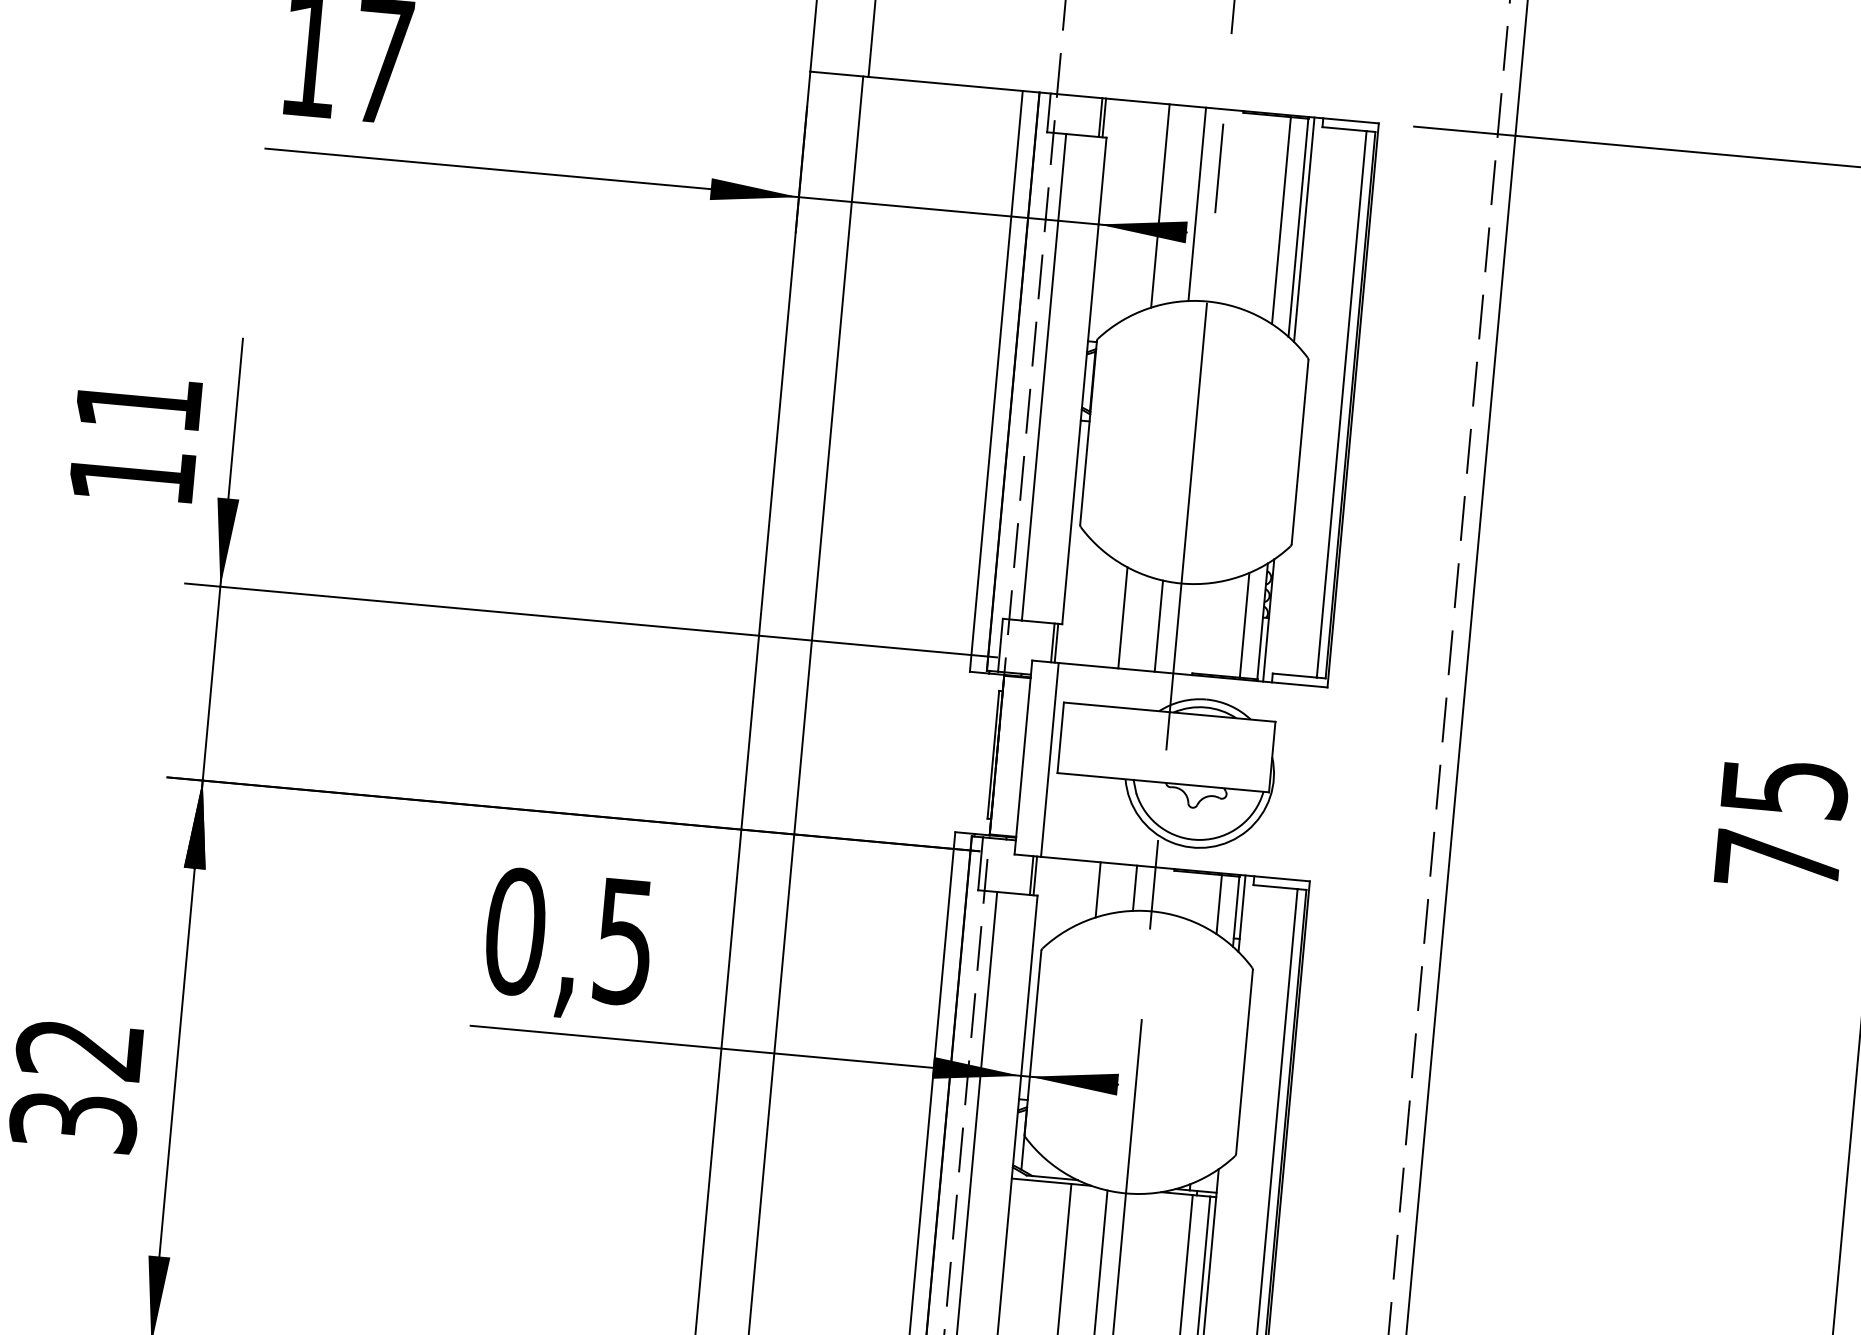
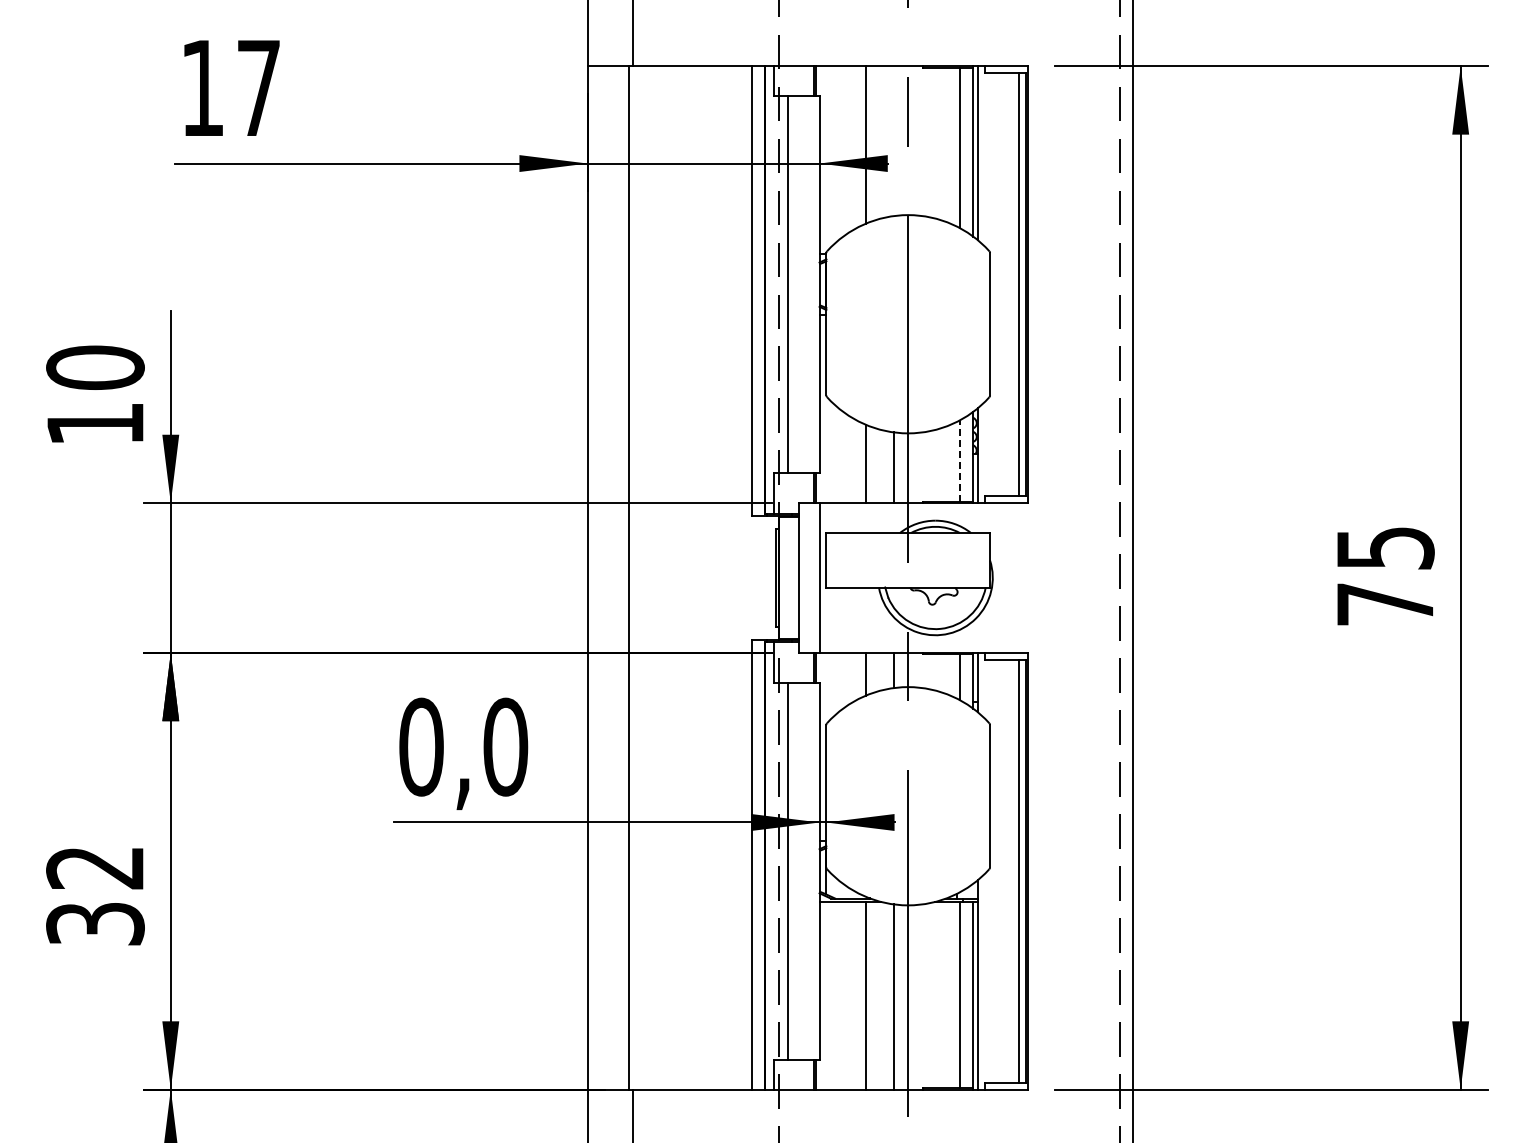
line: (1196, 204) -> (893, 141), removed
text: (139, 402) -> (95, 367), 11 -> 10
line: (1244, 625) -> (959, 461), solid -> dashed
text: (624, 940) -> (505, 746), 0,5 -> 0,0

